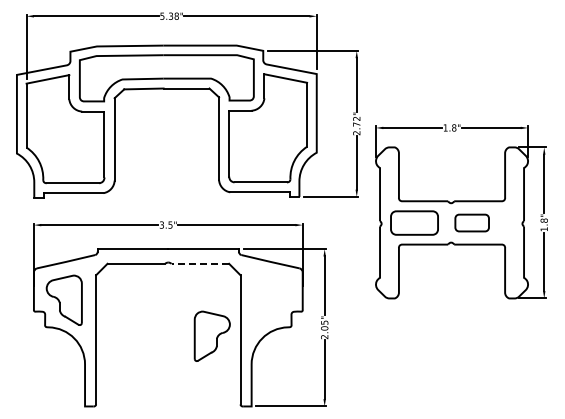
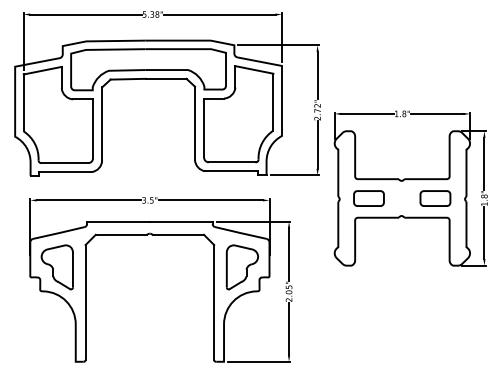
part: (414, 222) -> (368, 198), size x0.71
part: (471, 222) -> (434, 198), moved
line: (200, 263) -> (178, 234), dashed -> solid
part: (211, 335) -> (241, 266), moved

